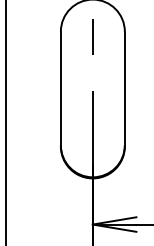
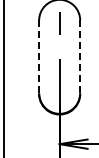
line: (61, 89) -> (39, 57), solid -> dashed
line: (125, 89) -> (80, 57), solid -> dashed

